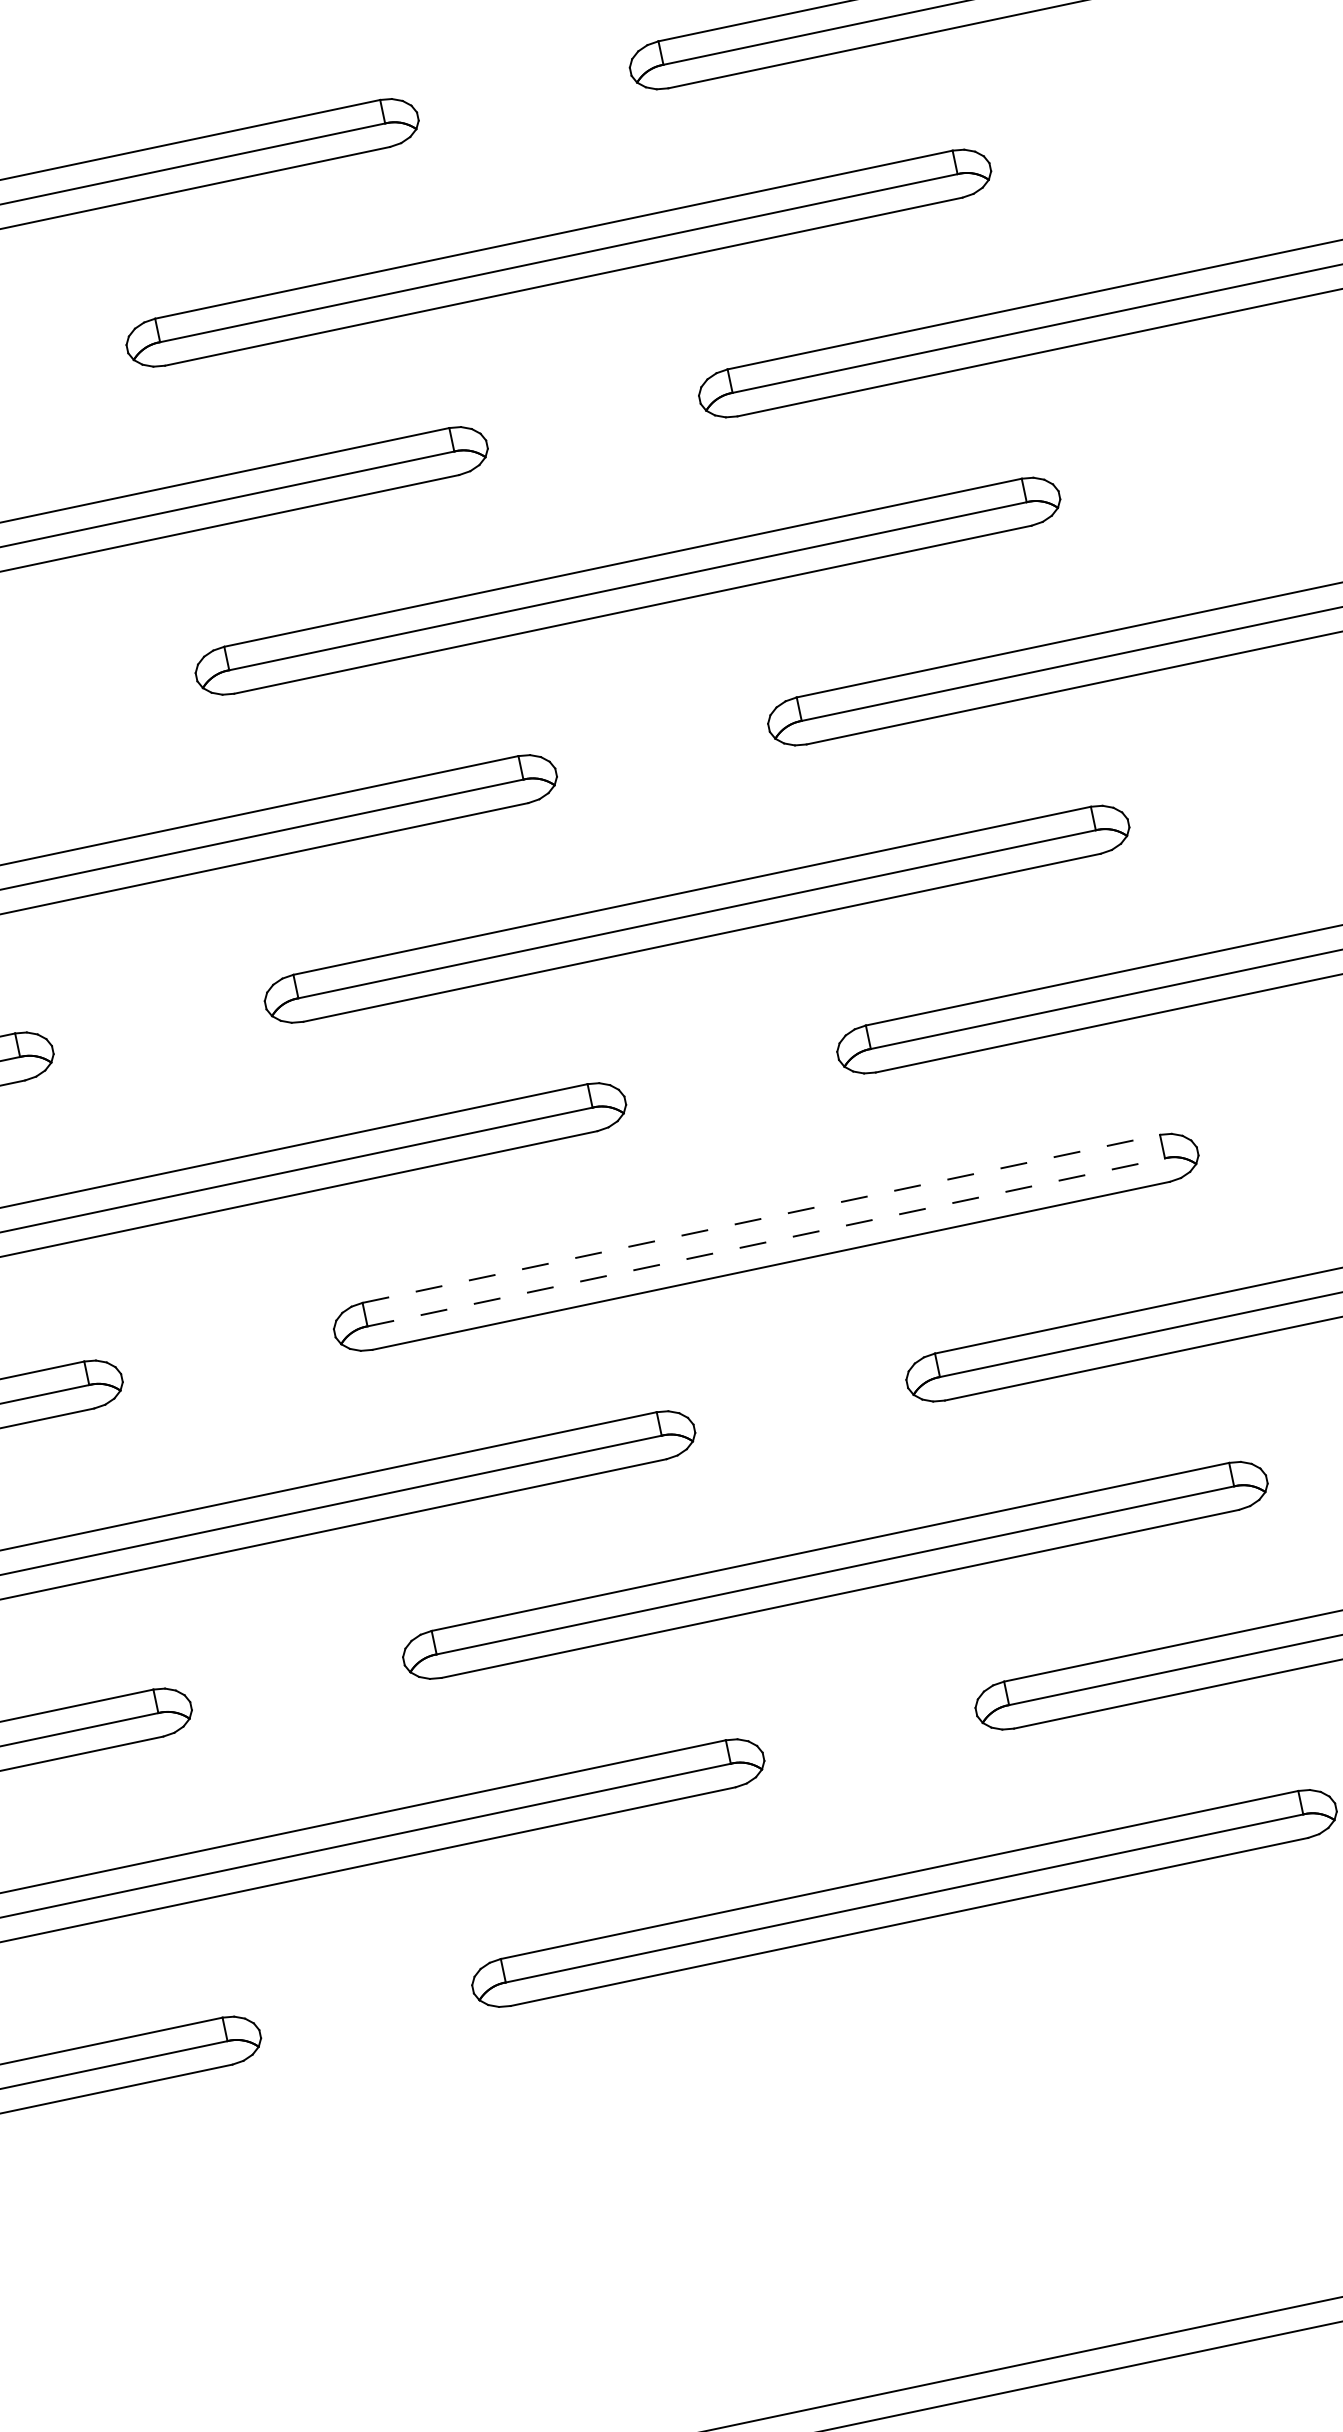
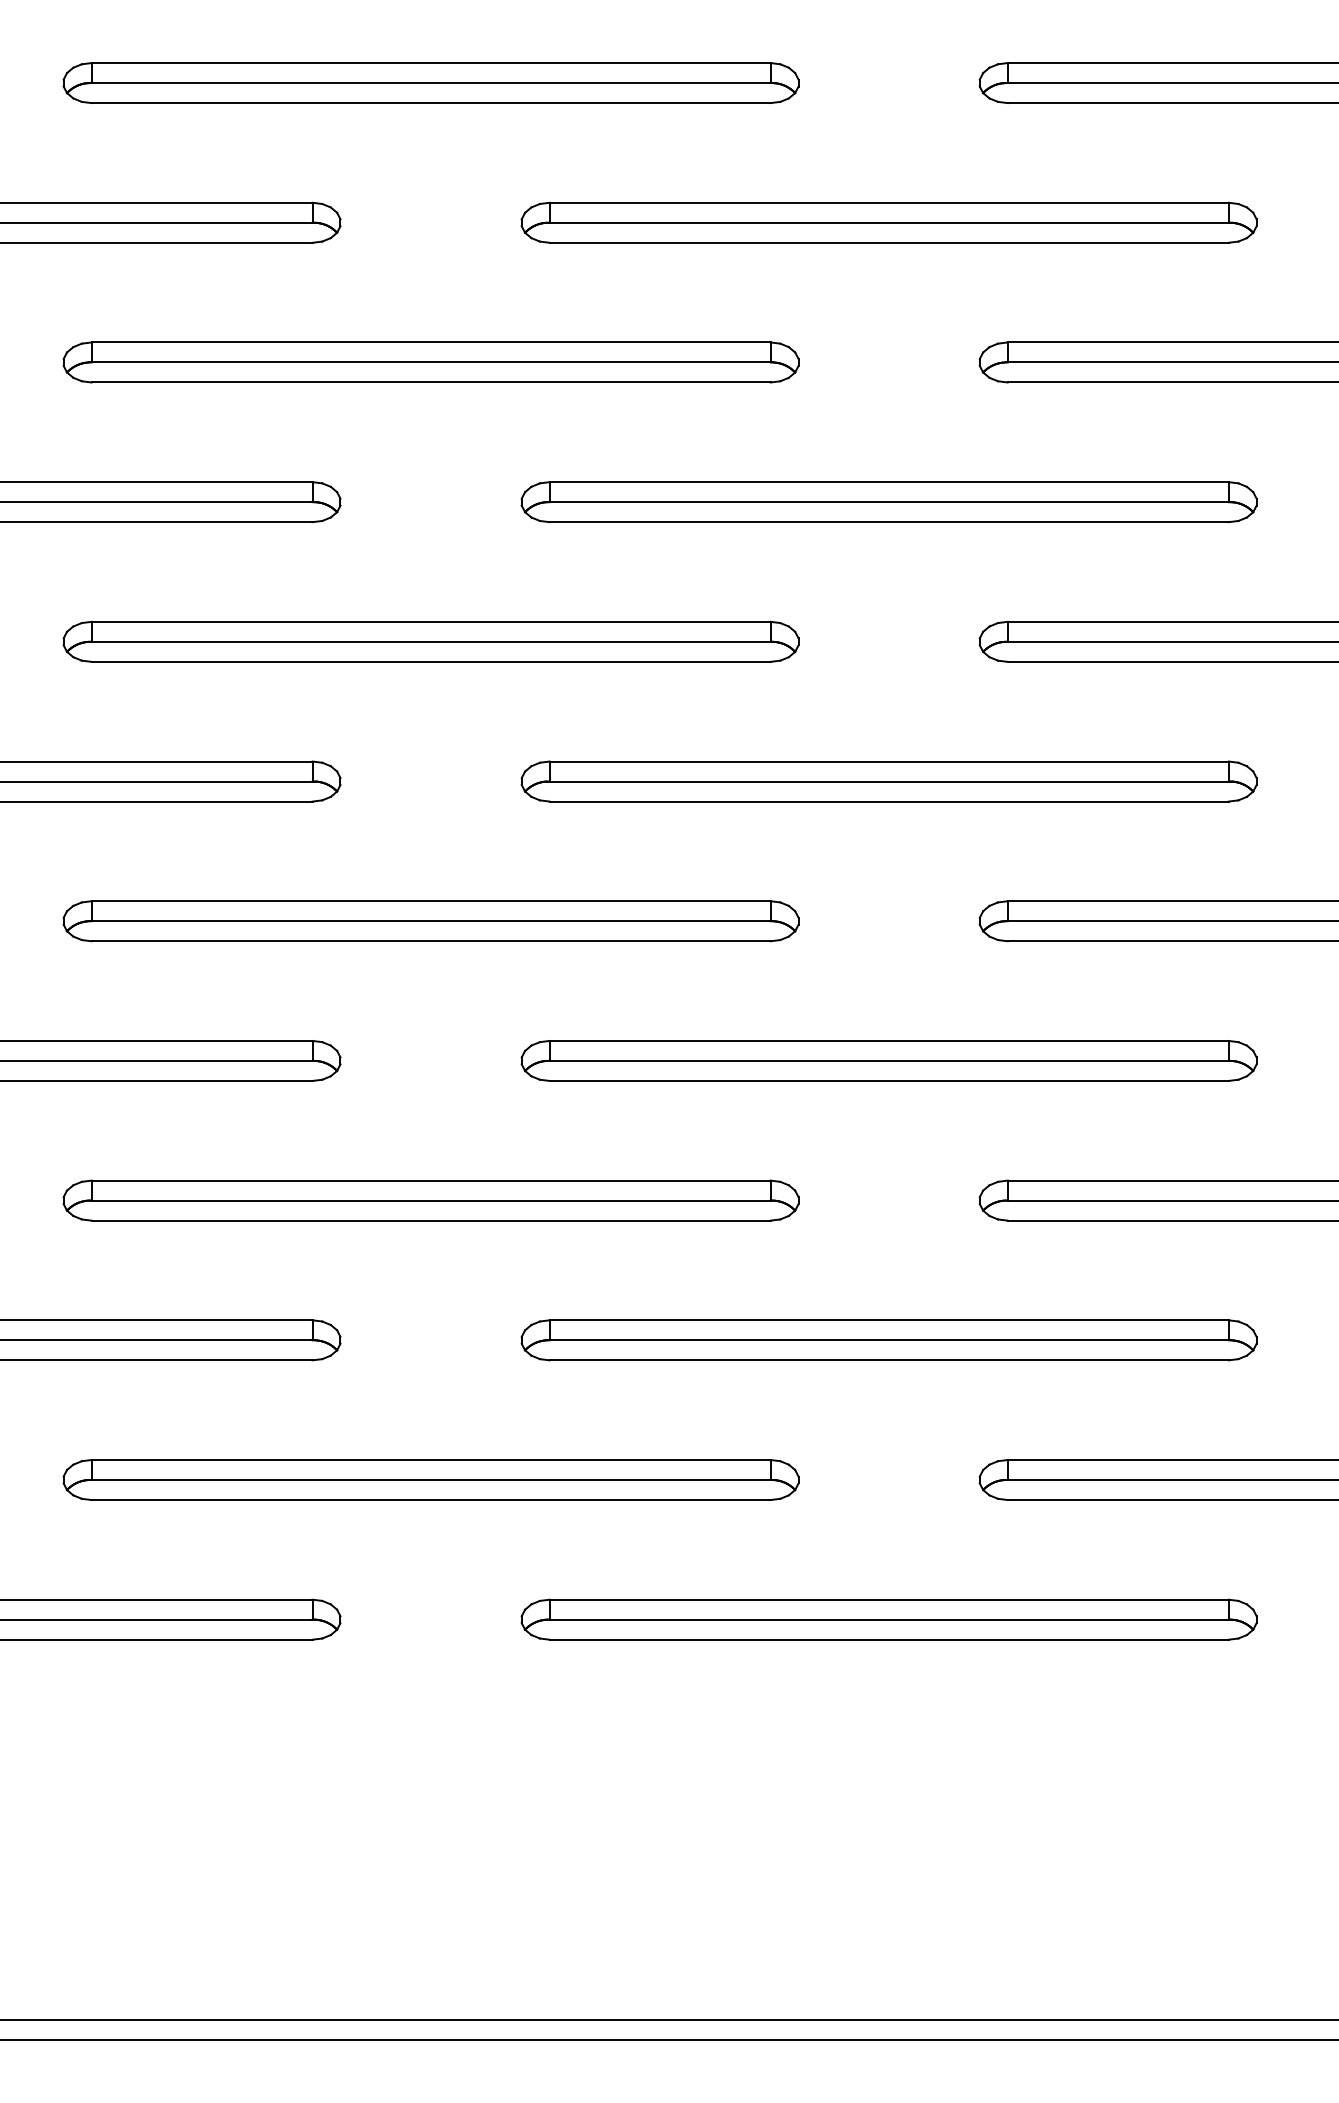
line: (761, 1218) -> (889, 1040), dashed -> solid
line: (766, 1241) -> (889, 1060), dashed -> solid

